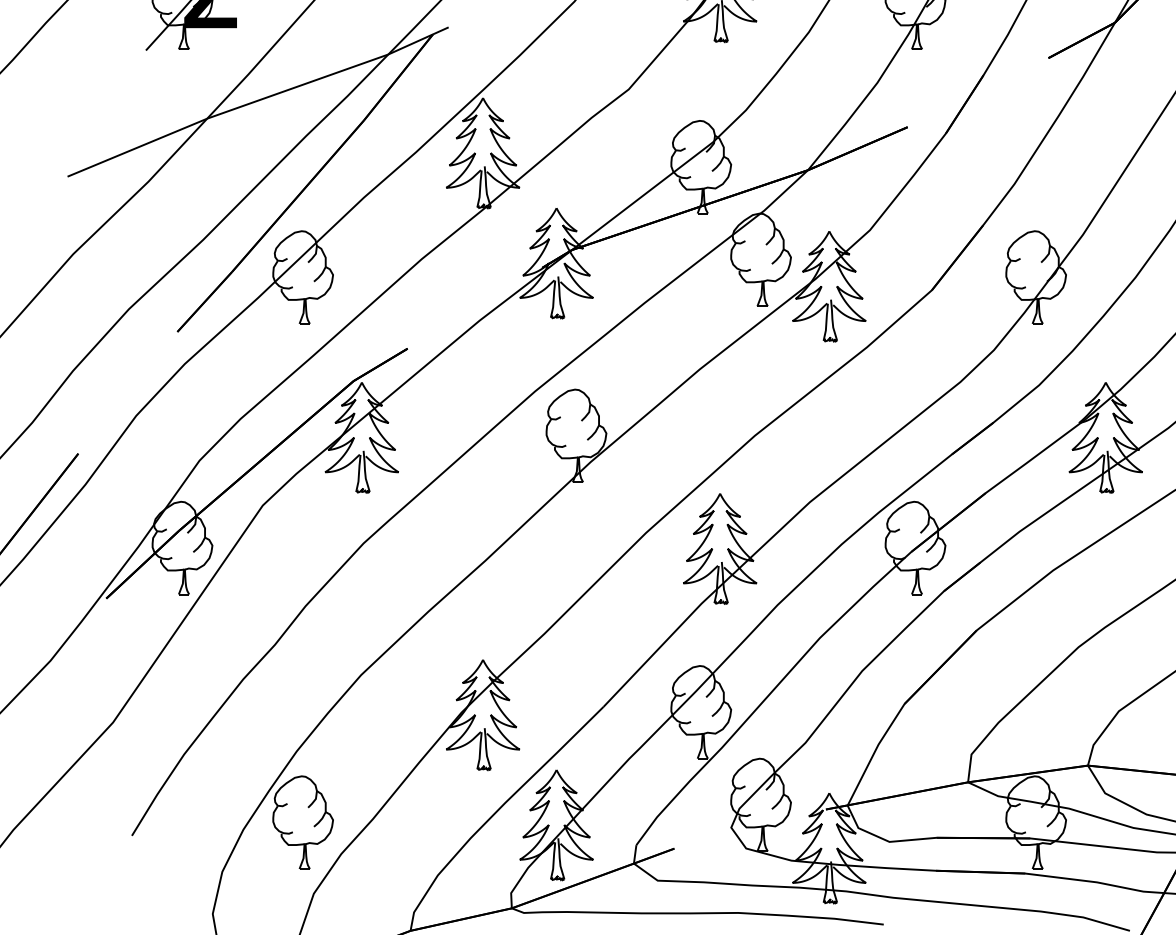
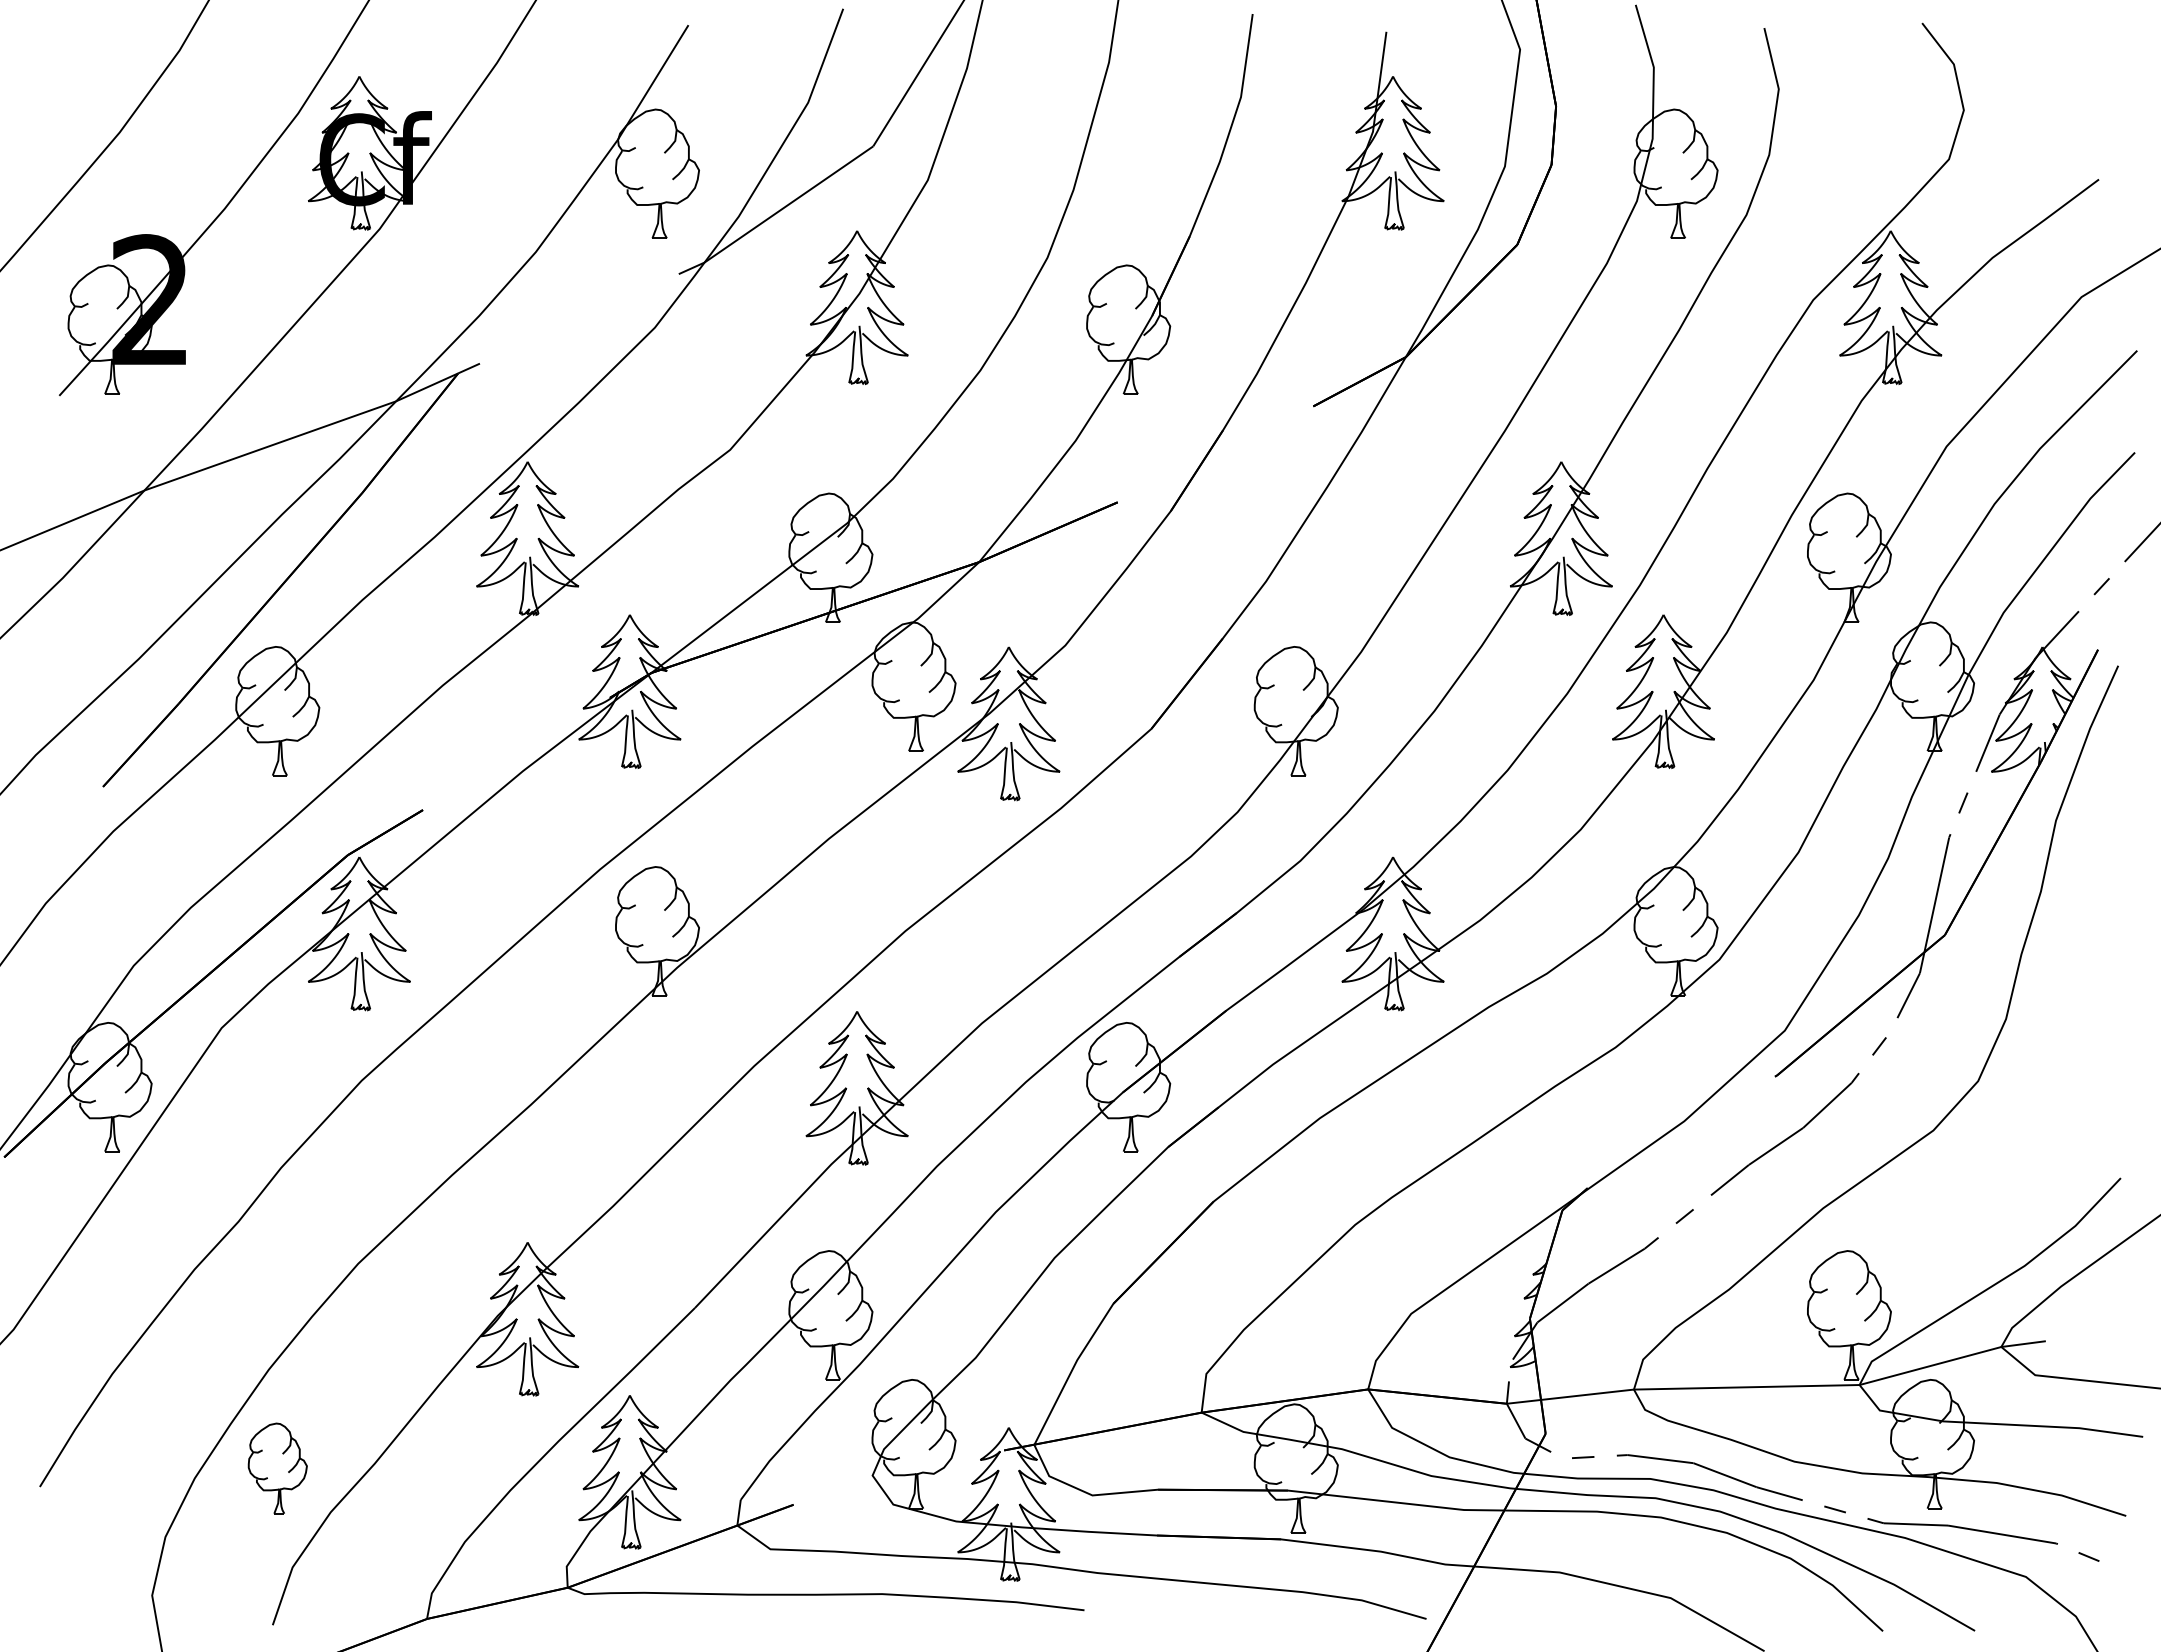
part: (302, 822) -> (277, 1468), size x0.7

